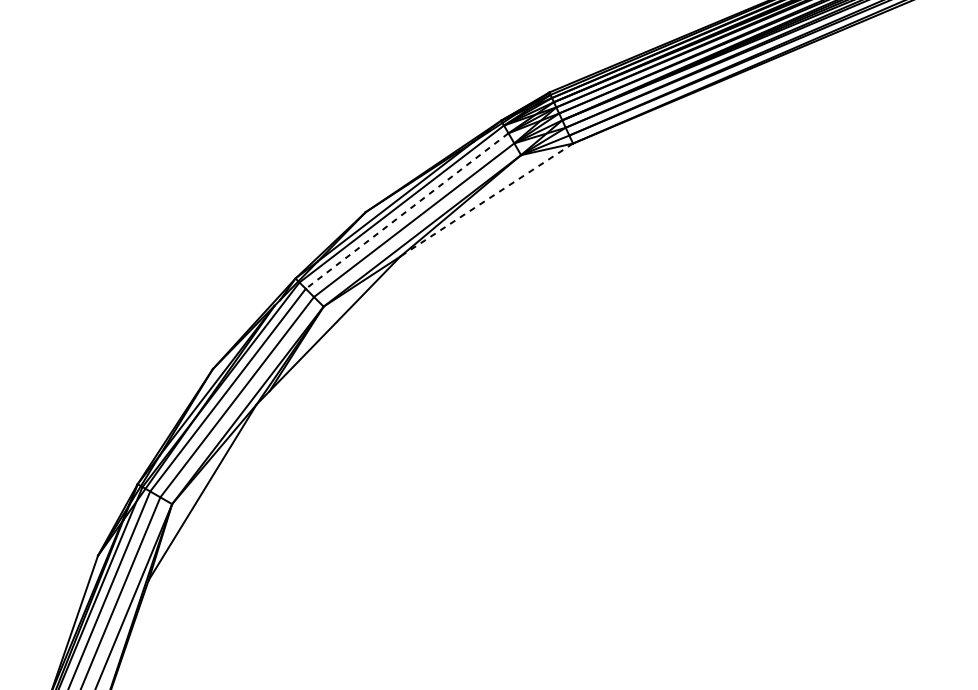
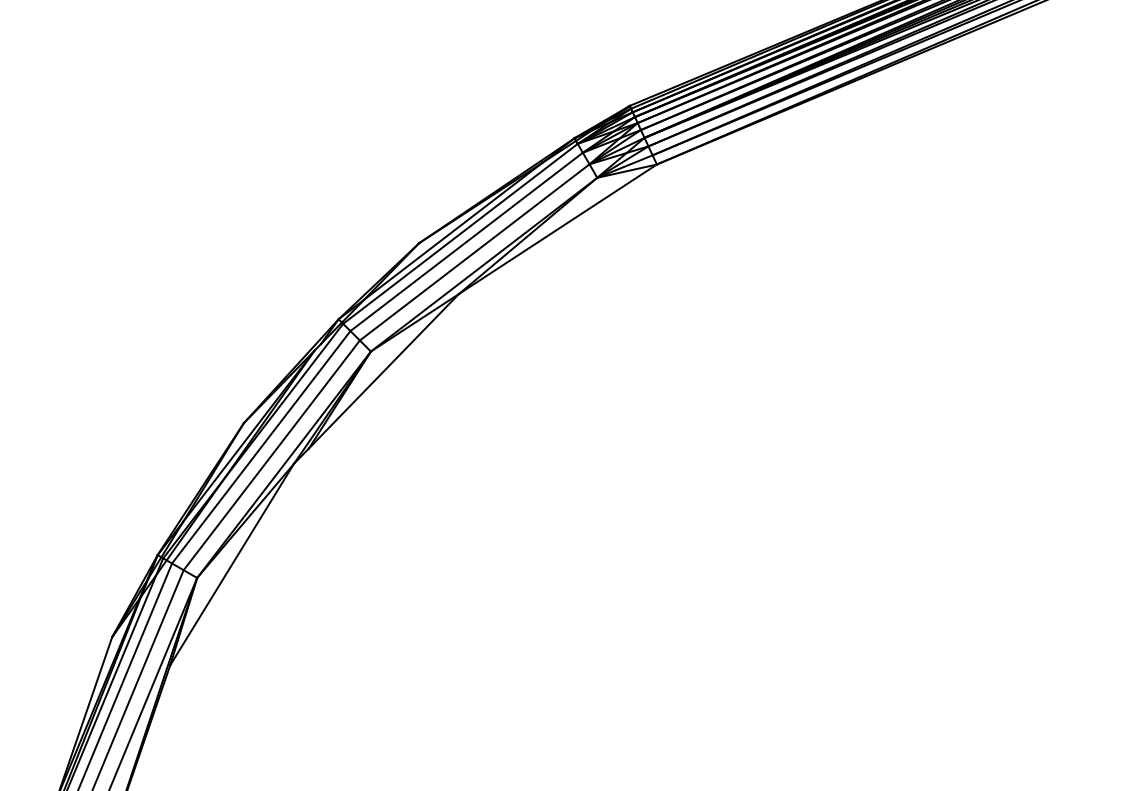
line: (486, 200) -> (557, 229), dashed -> solid
line: (407, 211) -> (466, 242), dashed -> solid

